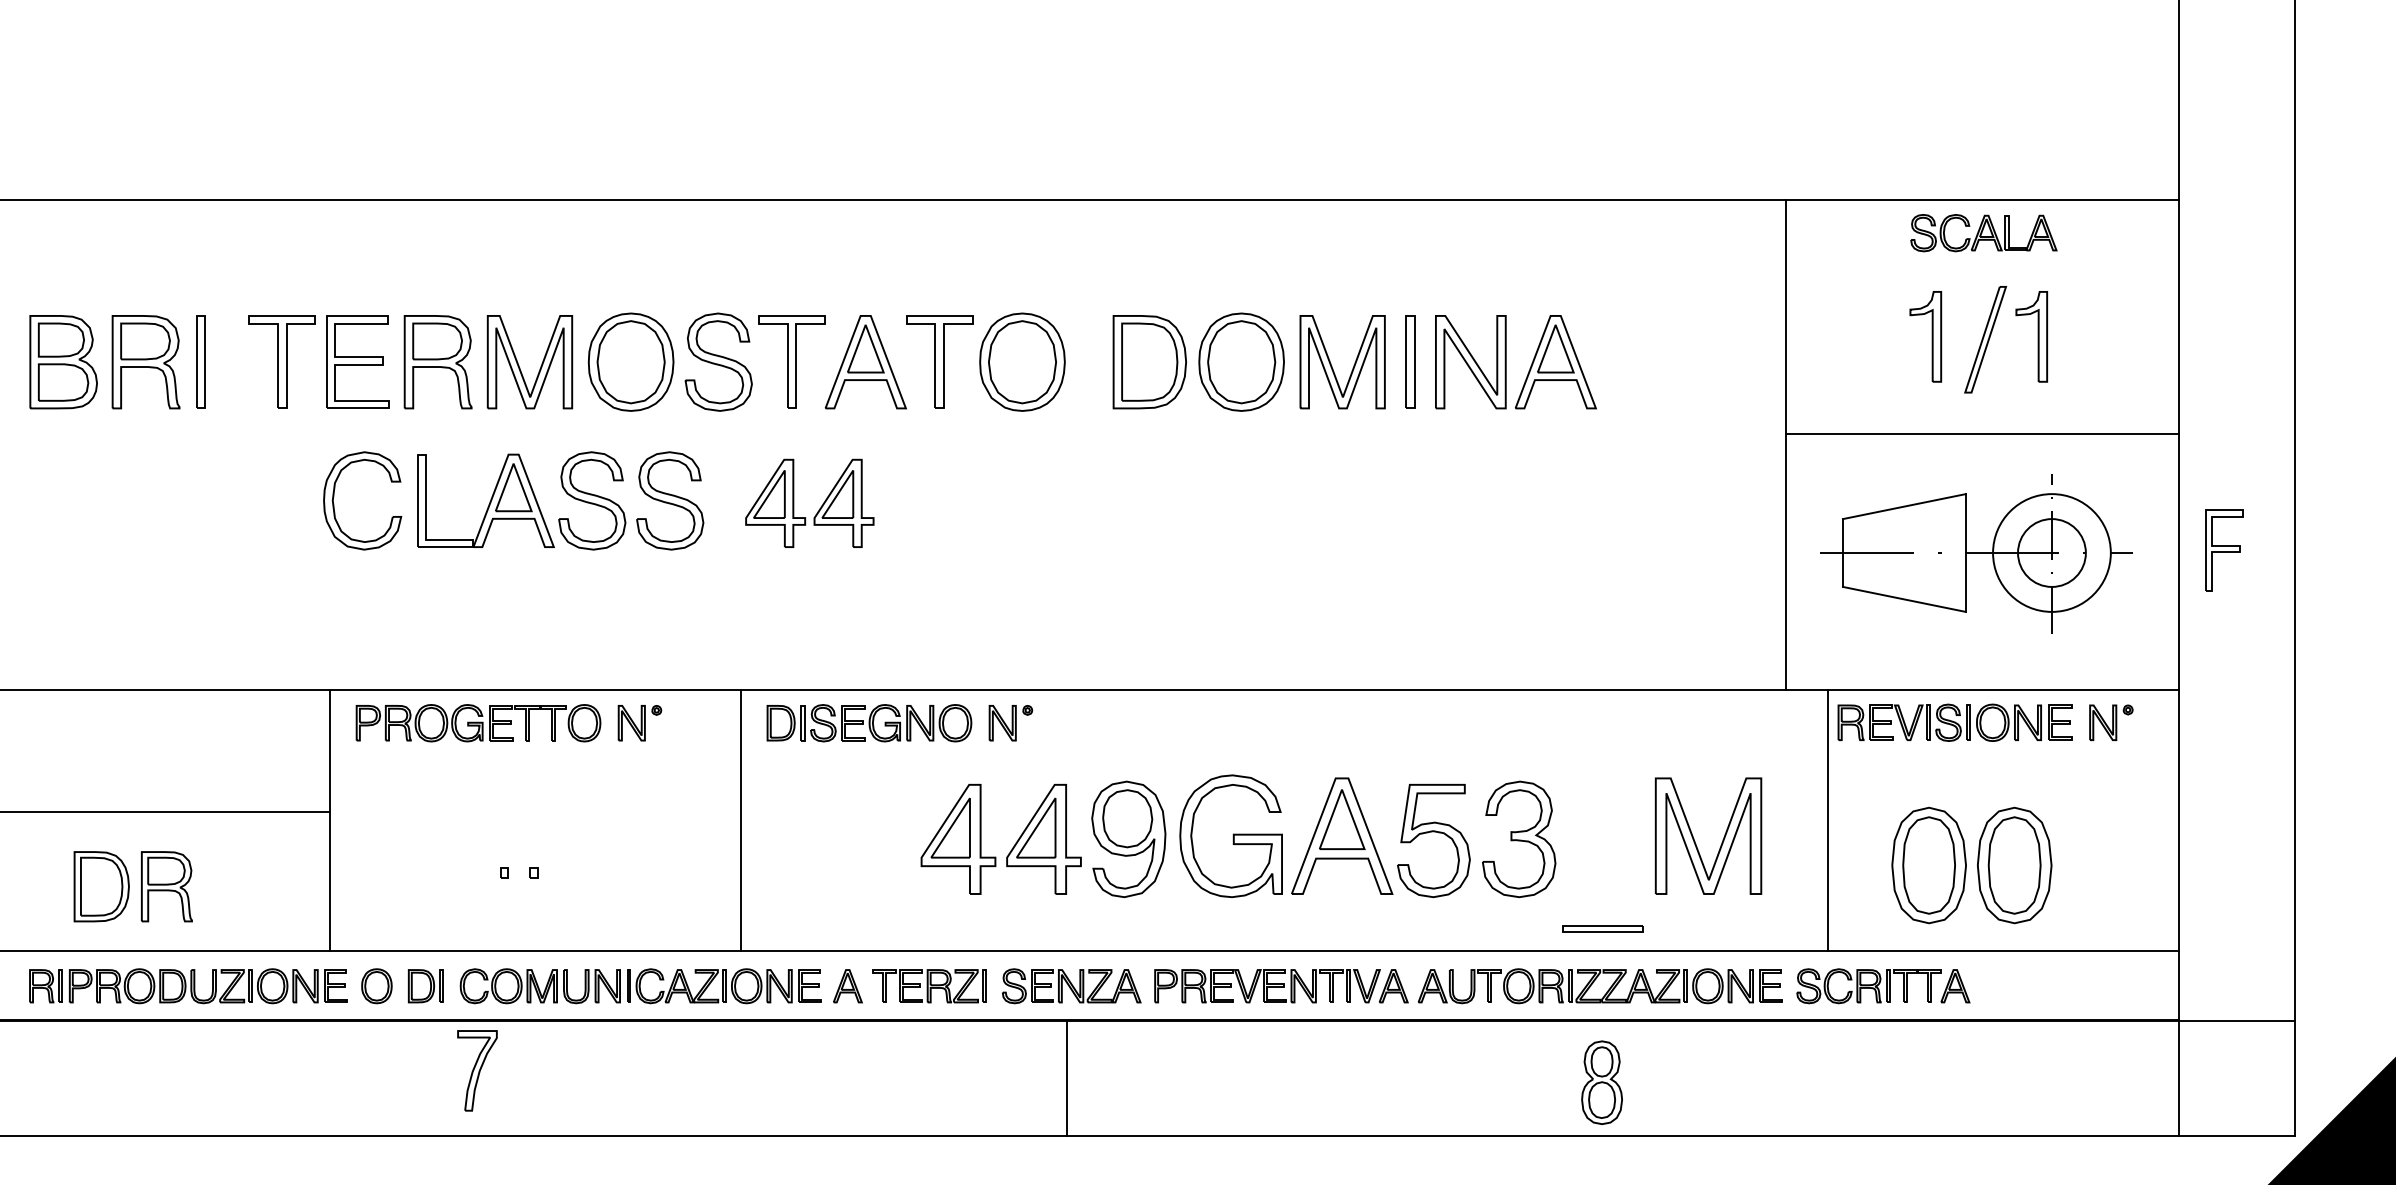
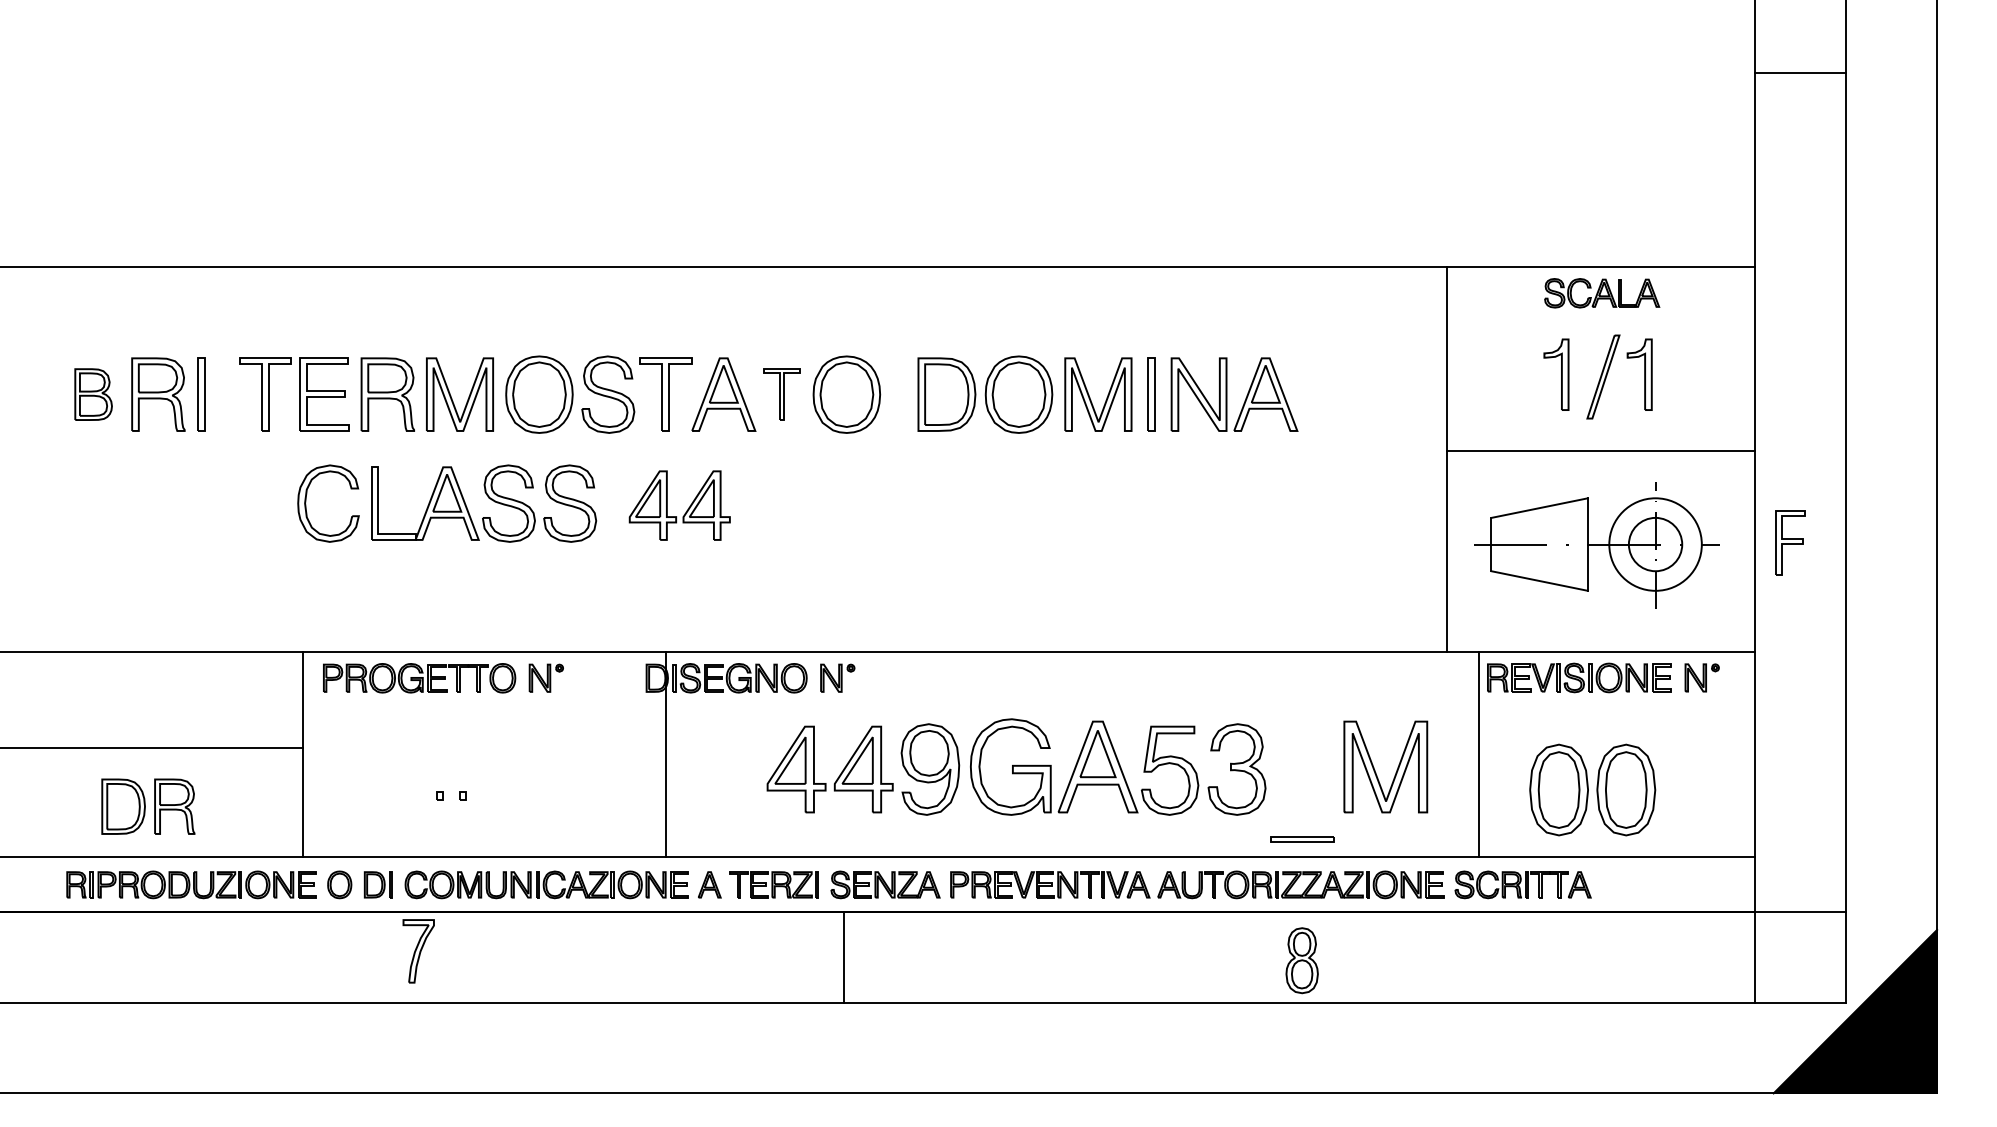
part: (63, 361) -> (93, 394), size x0.7
part: (939, 361) -> (781, 394), size x0.7
line: (740, 820) -> (666, 754), moved
line: (1066, 1077) -> (843, 956), moved

